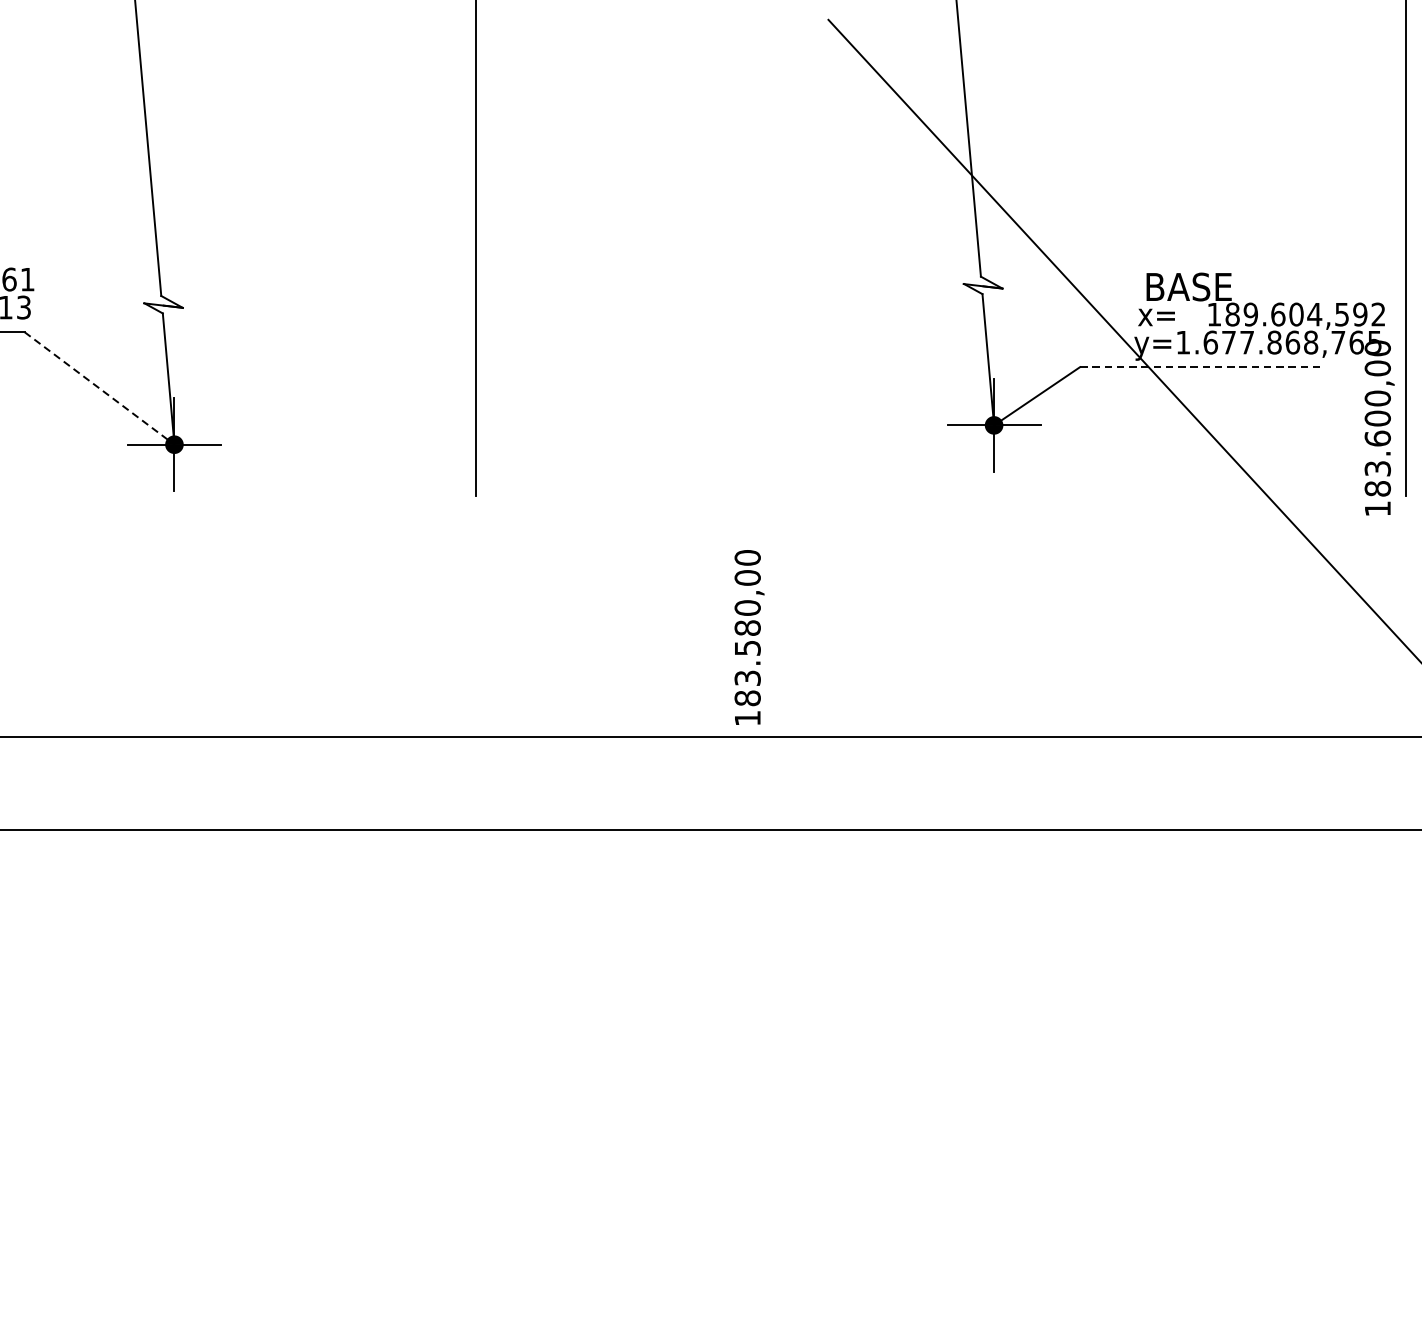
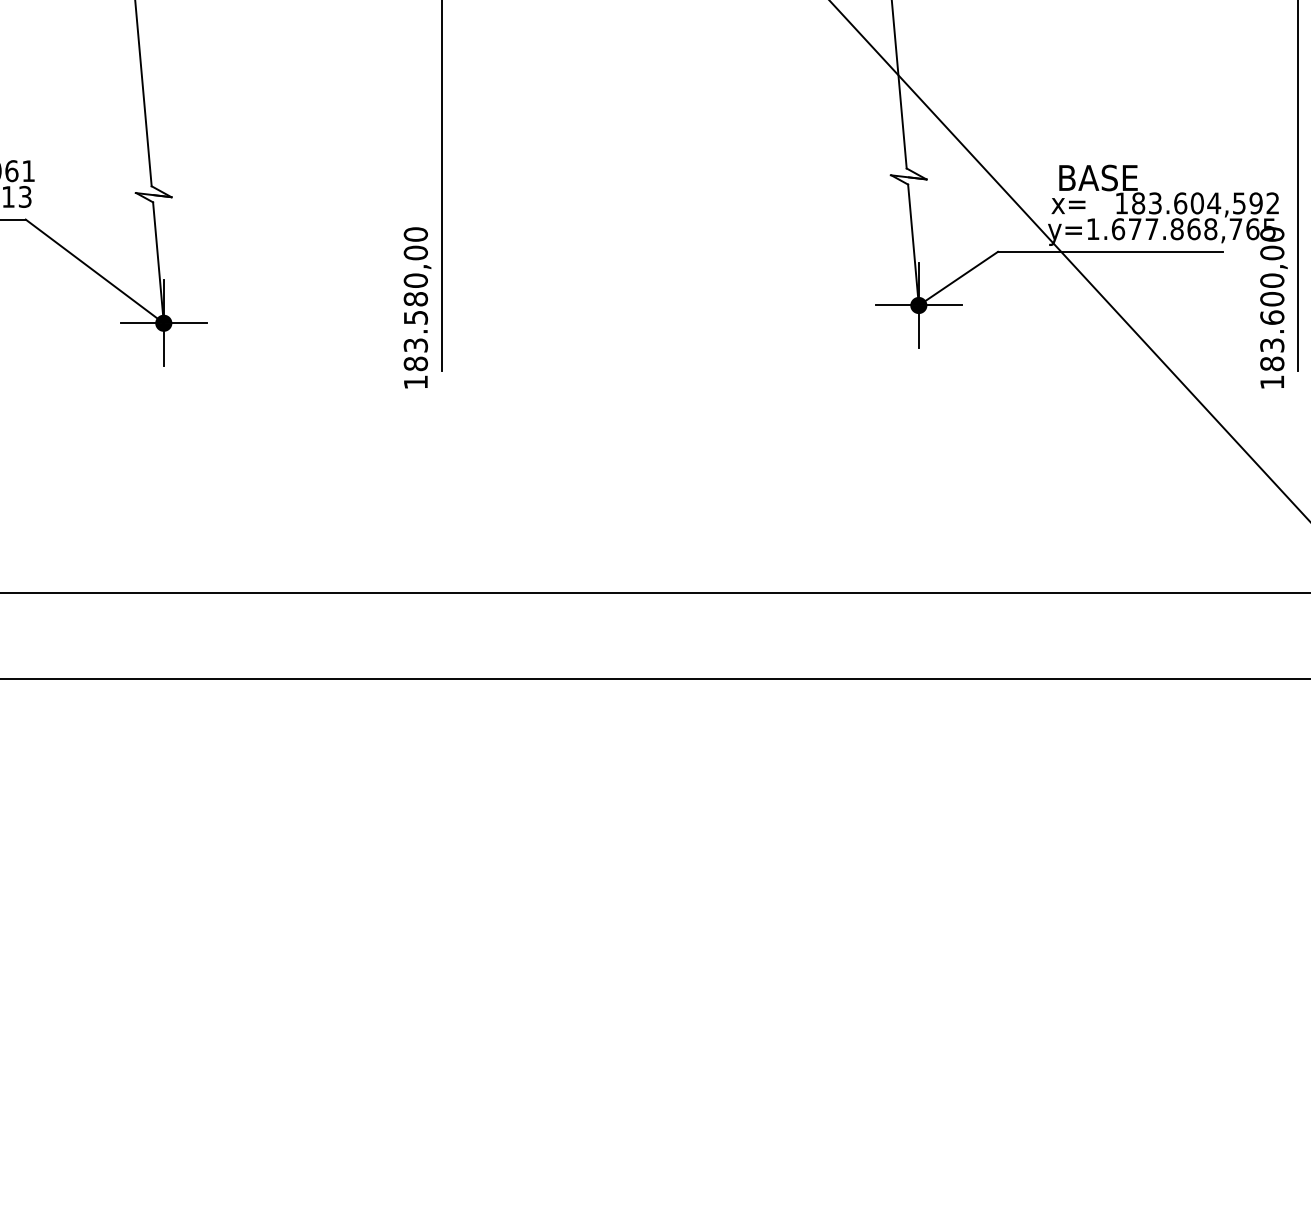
text: (1249, 314) -> (1154, 203), 189.604,592 -> 183.604,592
line: (1202, 366) -> (1110, 251), dashed -> solid
line: (100, 388) -> (95, 271), dashed -> solid
text: (749, 637) -> (417, 307), moved

